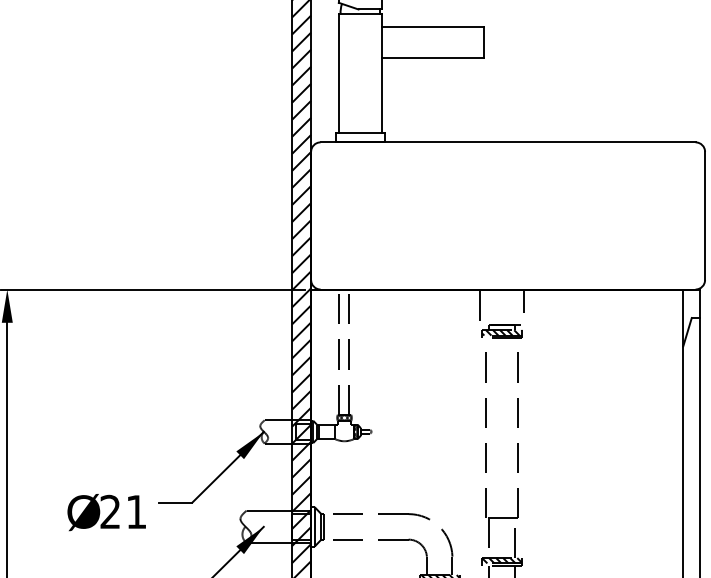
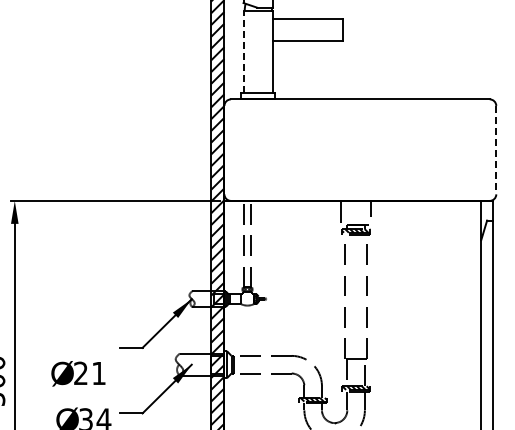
line: (338, 72) -> (243, 51), solid -> dashed
line: (705, 216) -> (496, 150), solid -> dashed
text: (106, 512) -> (78, 373), moved

